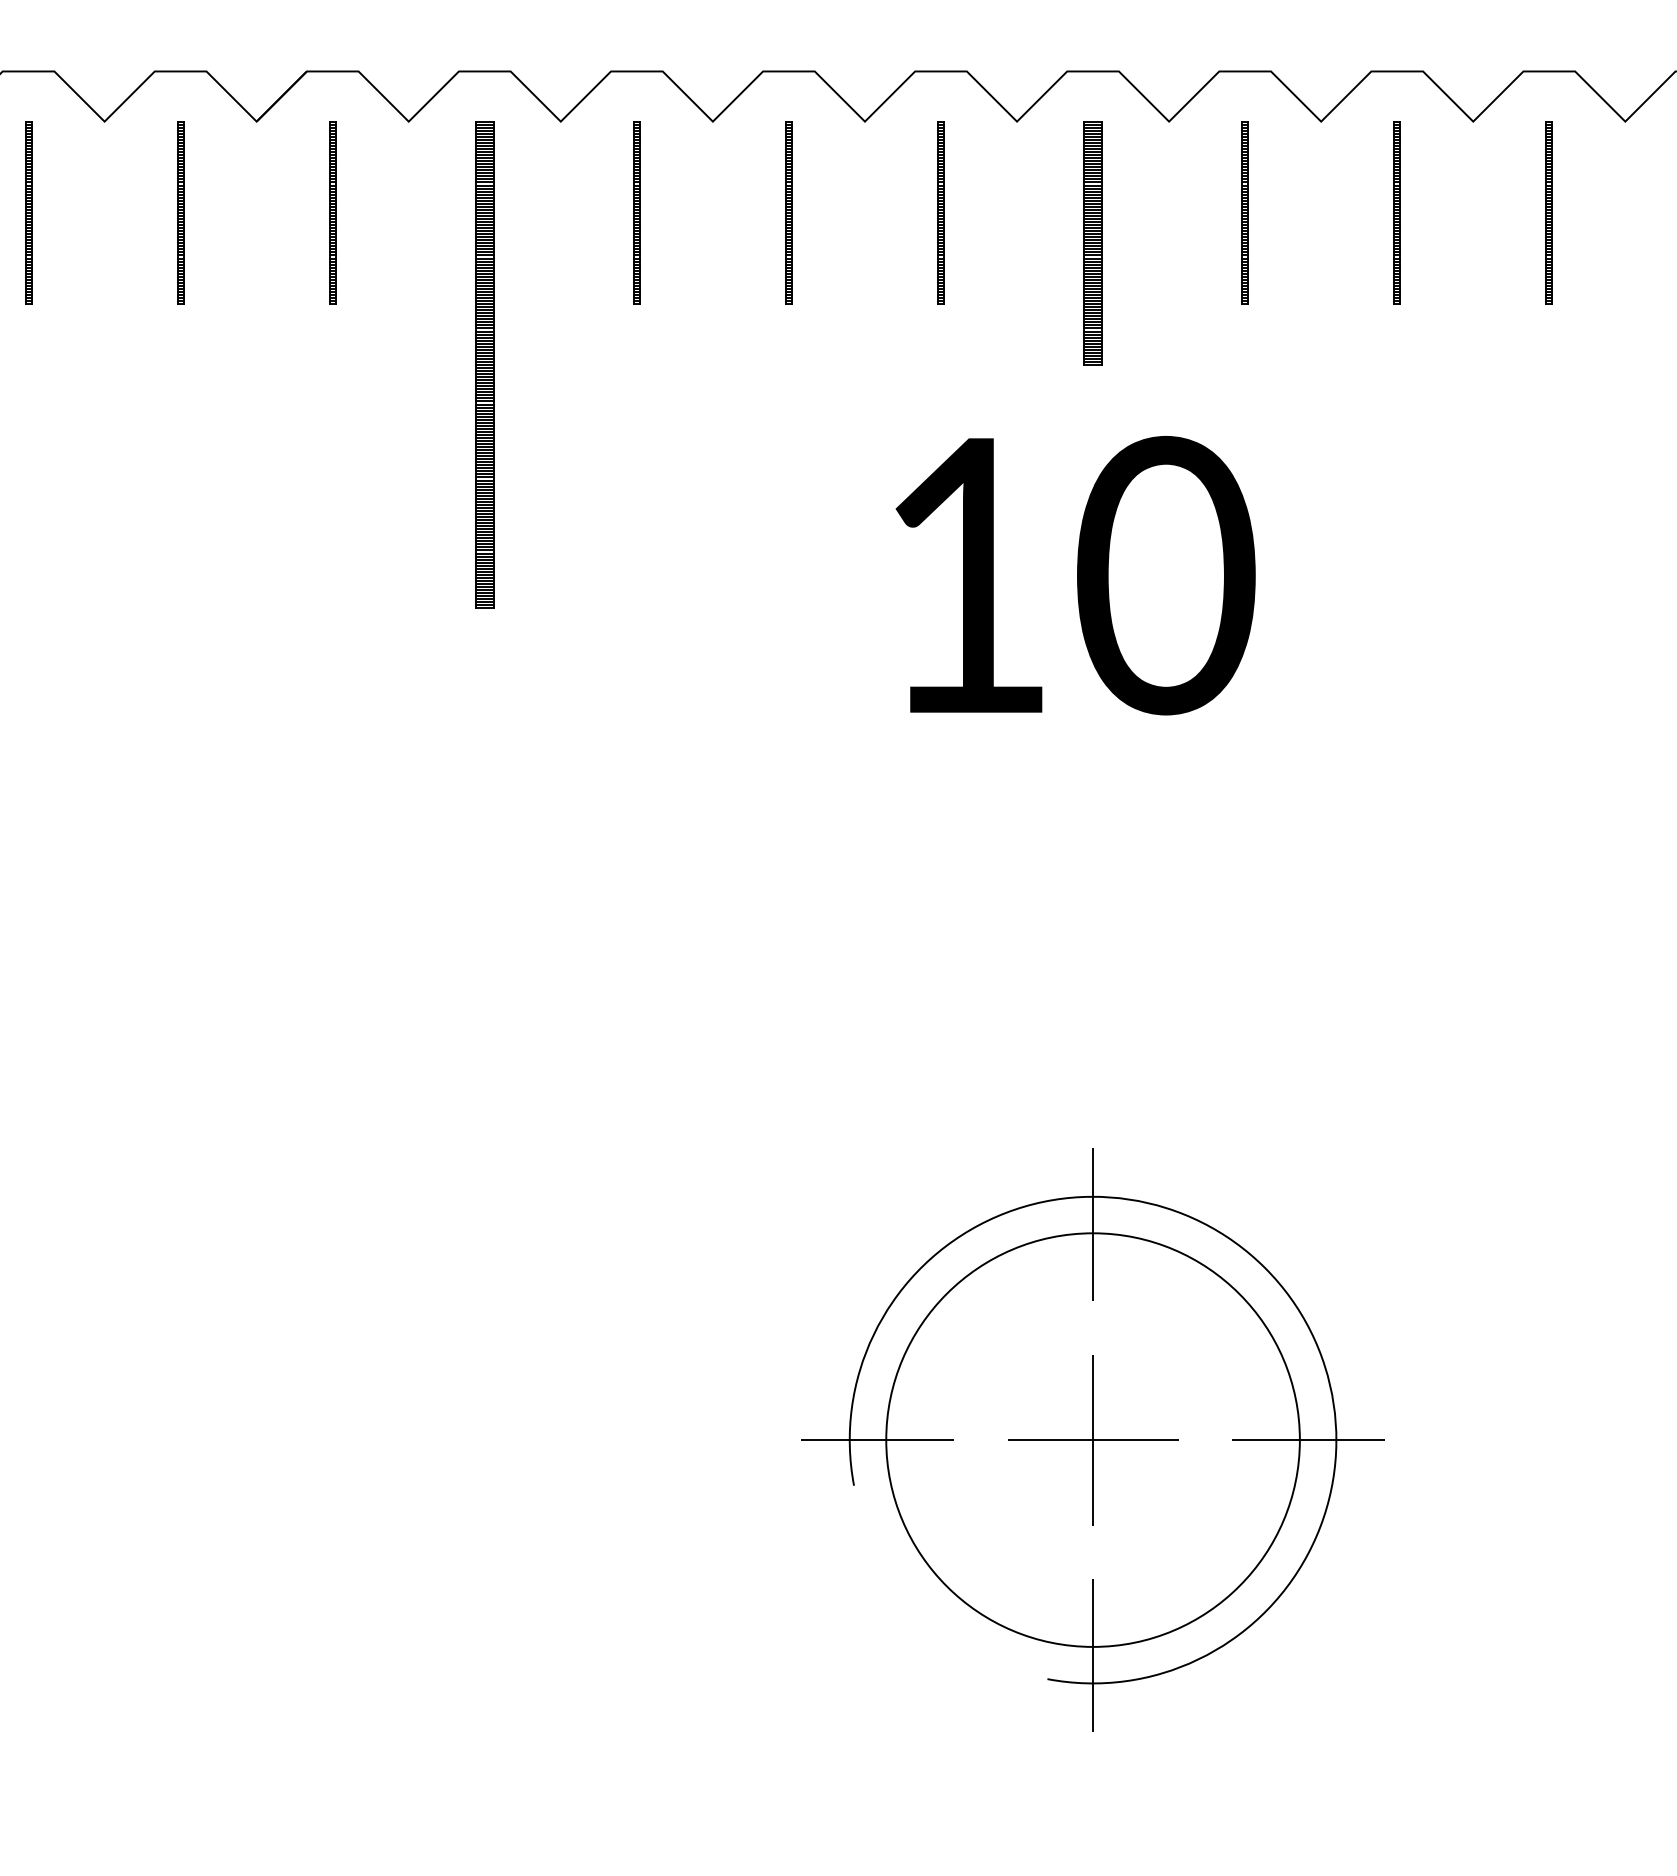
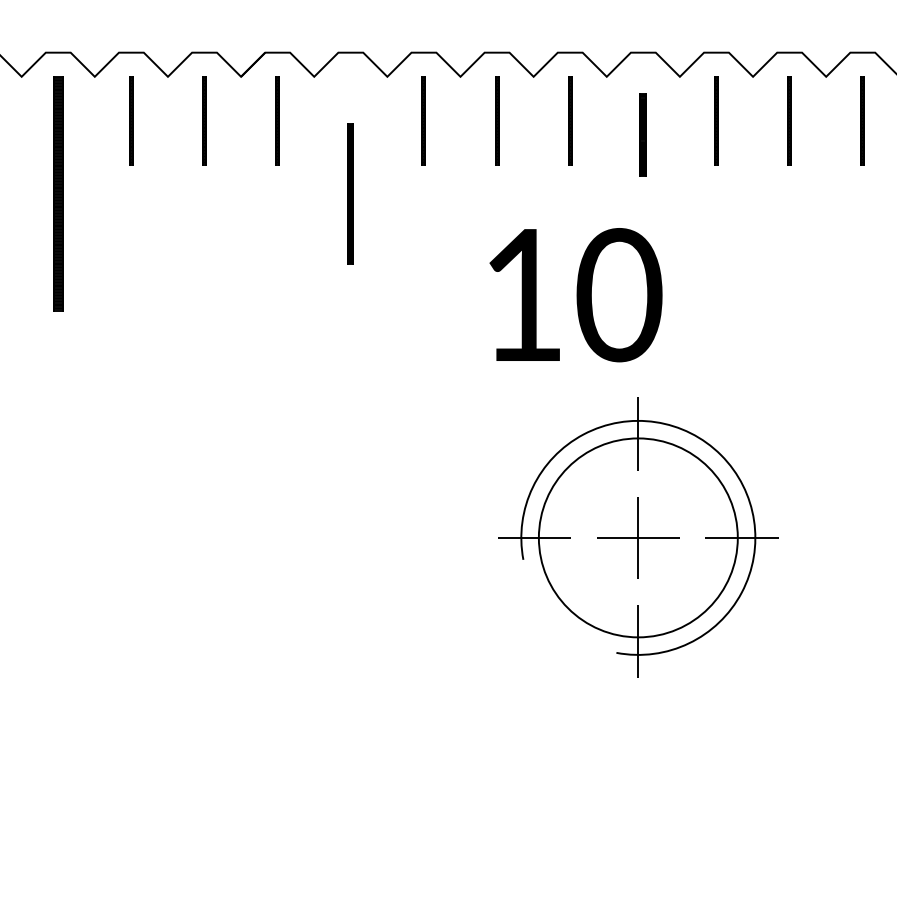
part: (1093, 243) -> (643, 135), size x0.7
part: (484, 364) -> (350, 193), size x0.6
text: (1074, 576) -> (575, 295), moved
part: (1093, 1439) -> (638, 537), moved

